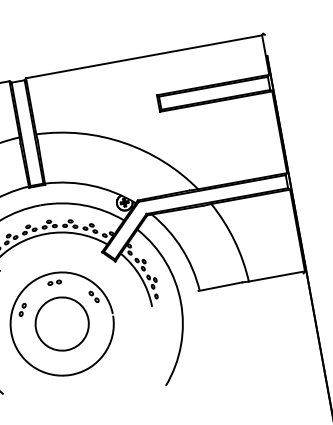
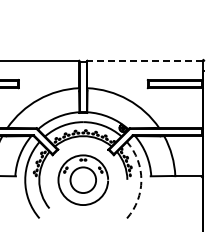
line: (144, 56) -> (145, 60), solid -> dashed
arc: (181, 303) -> (141, 180), solid -> dashed

